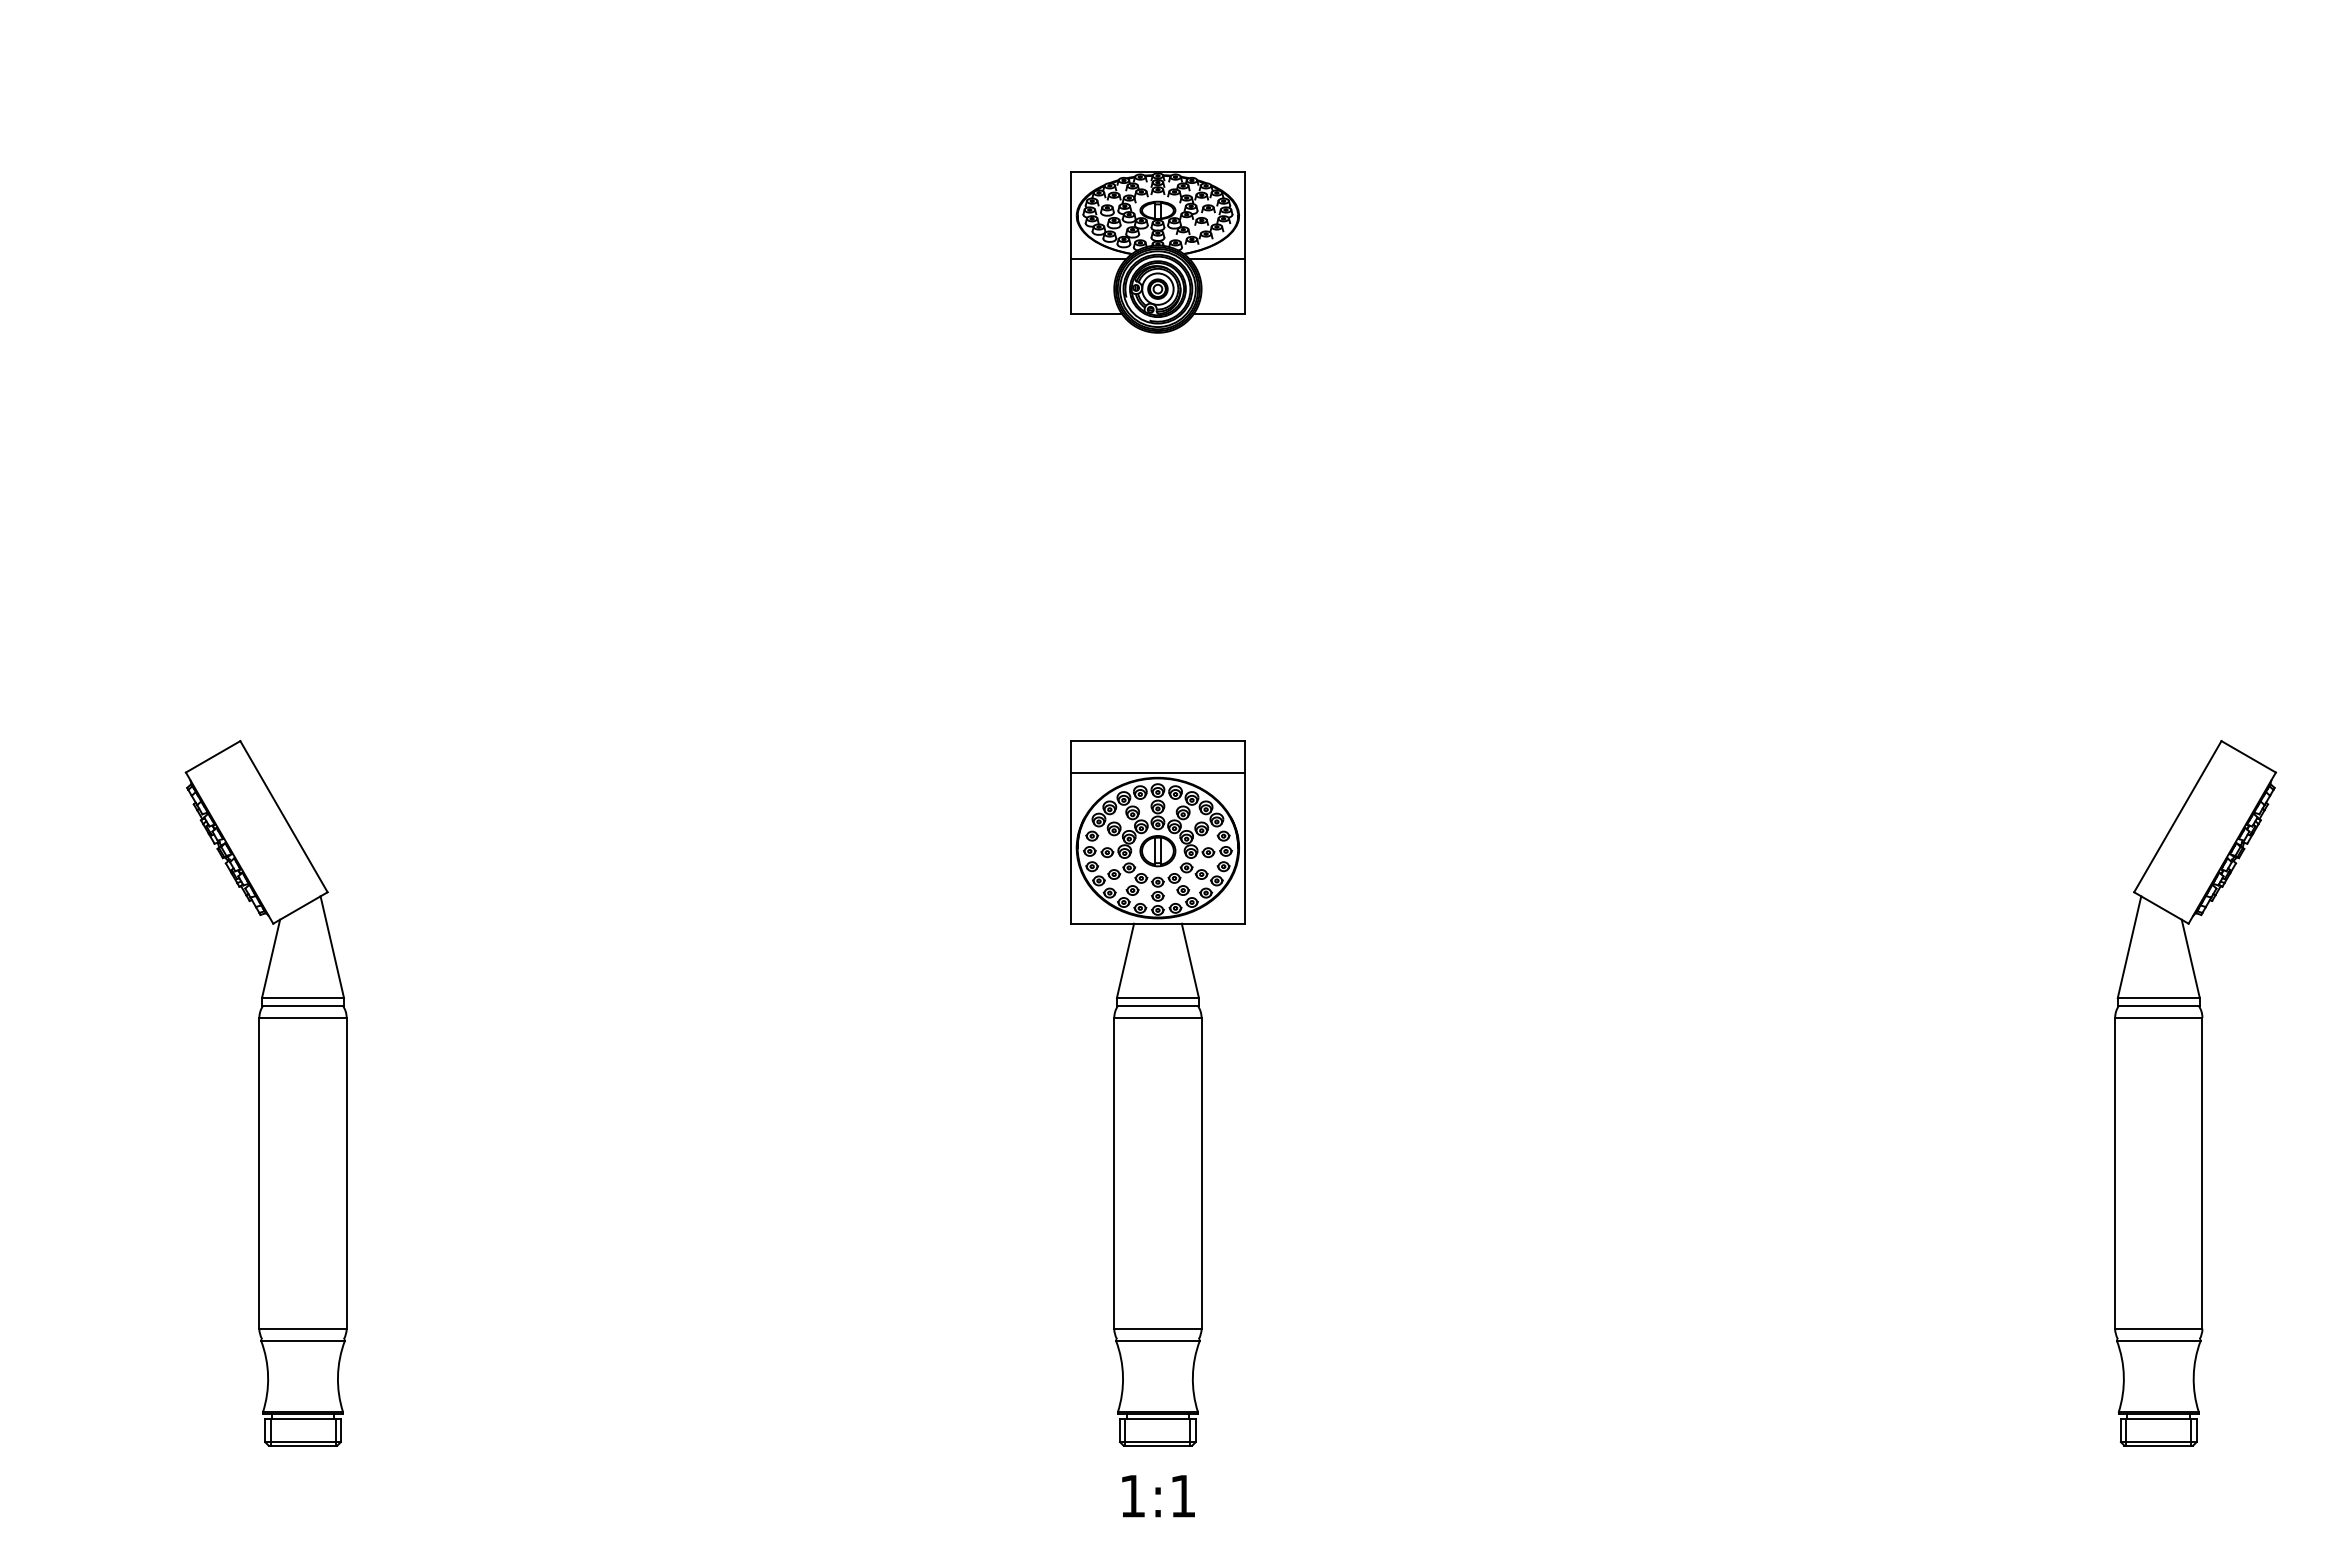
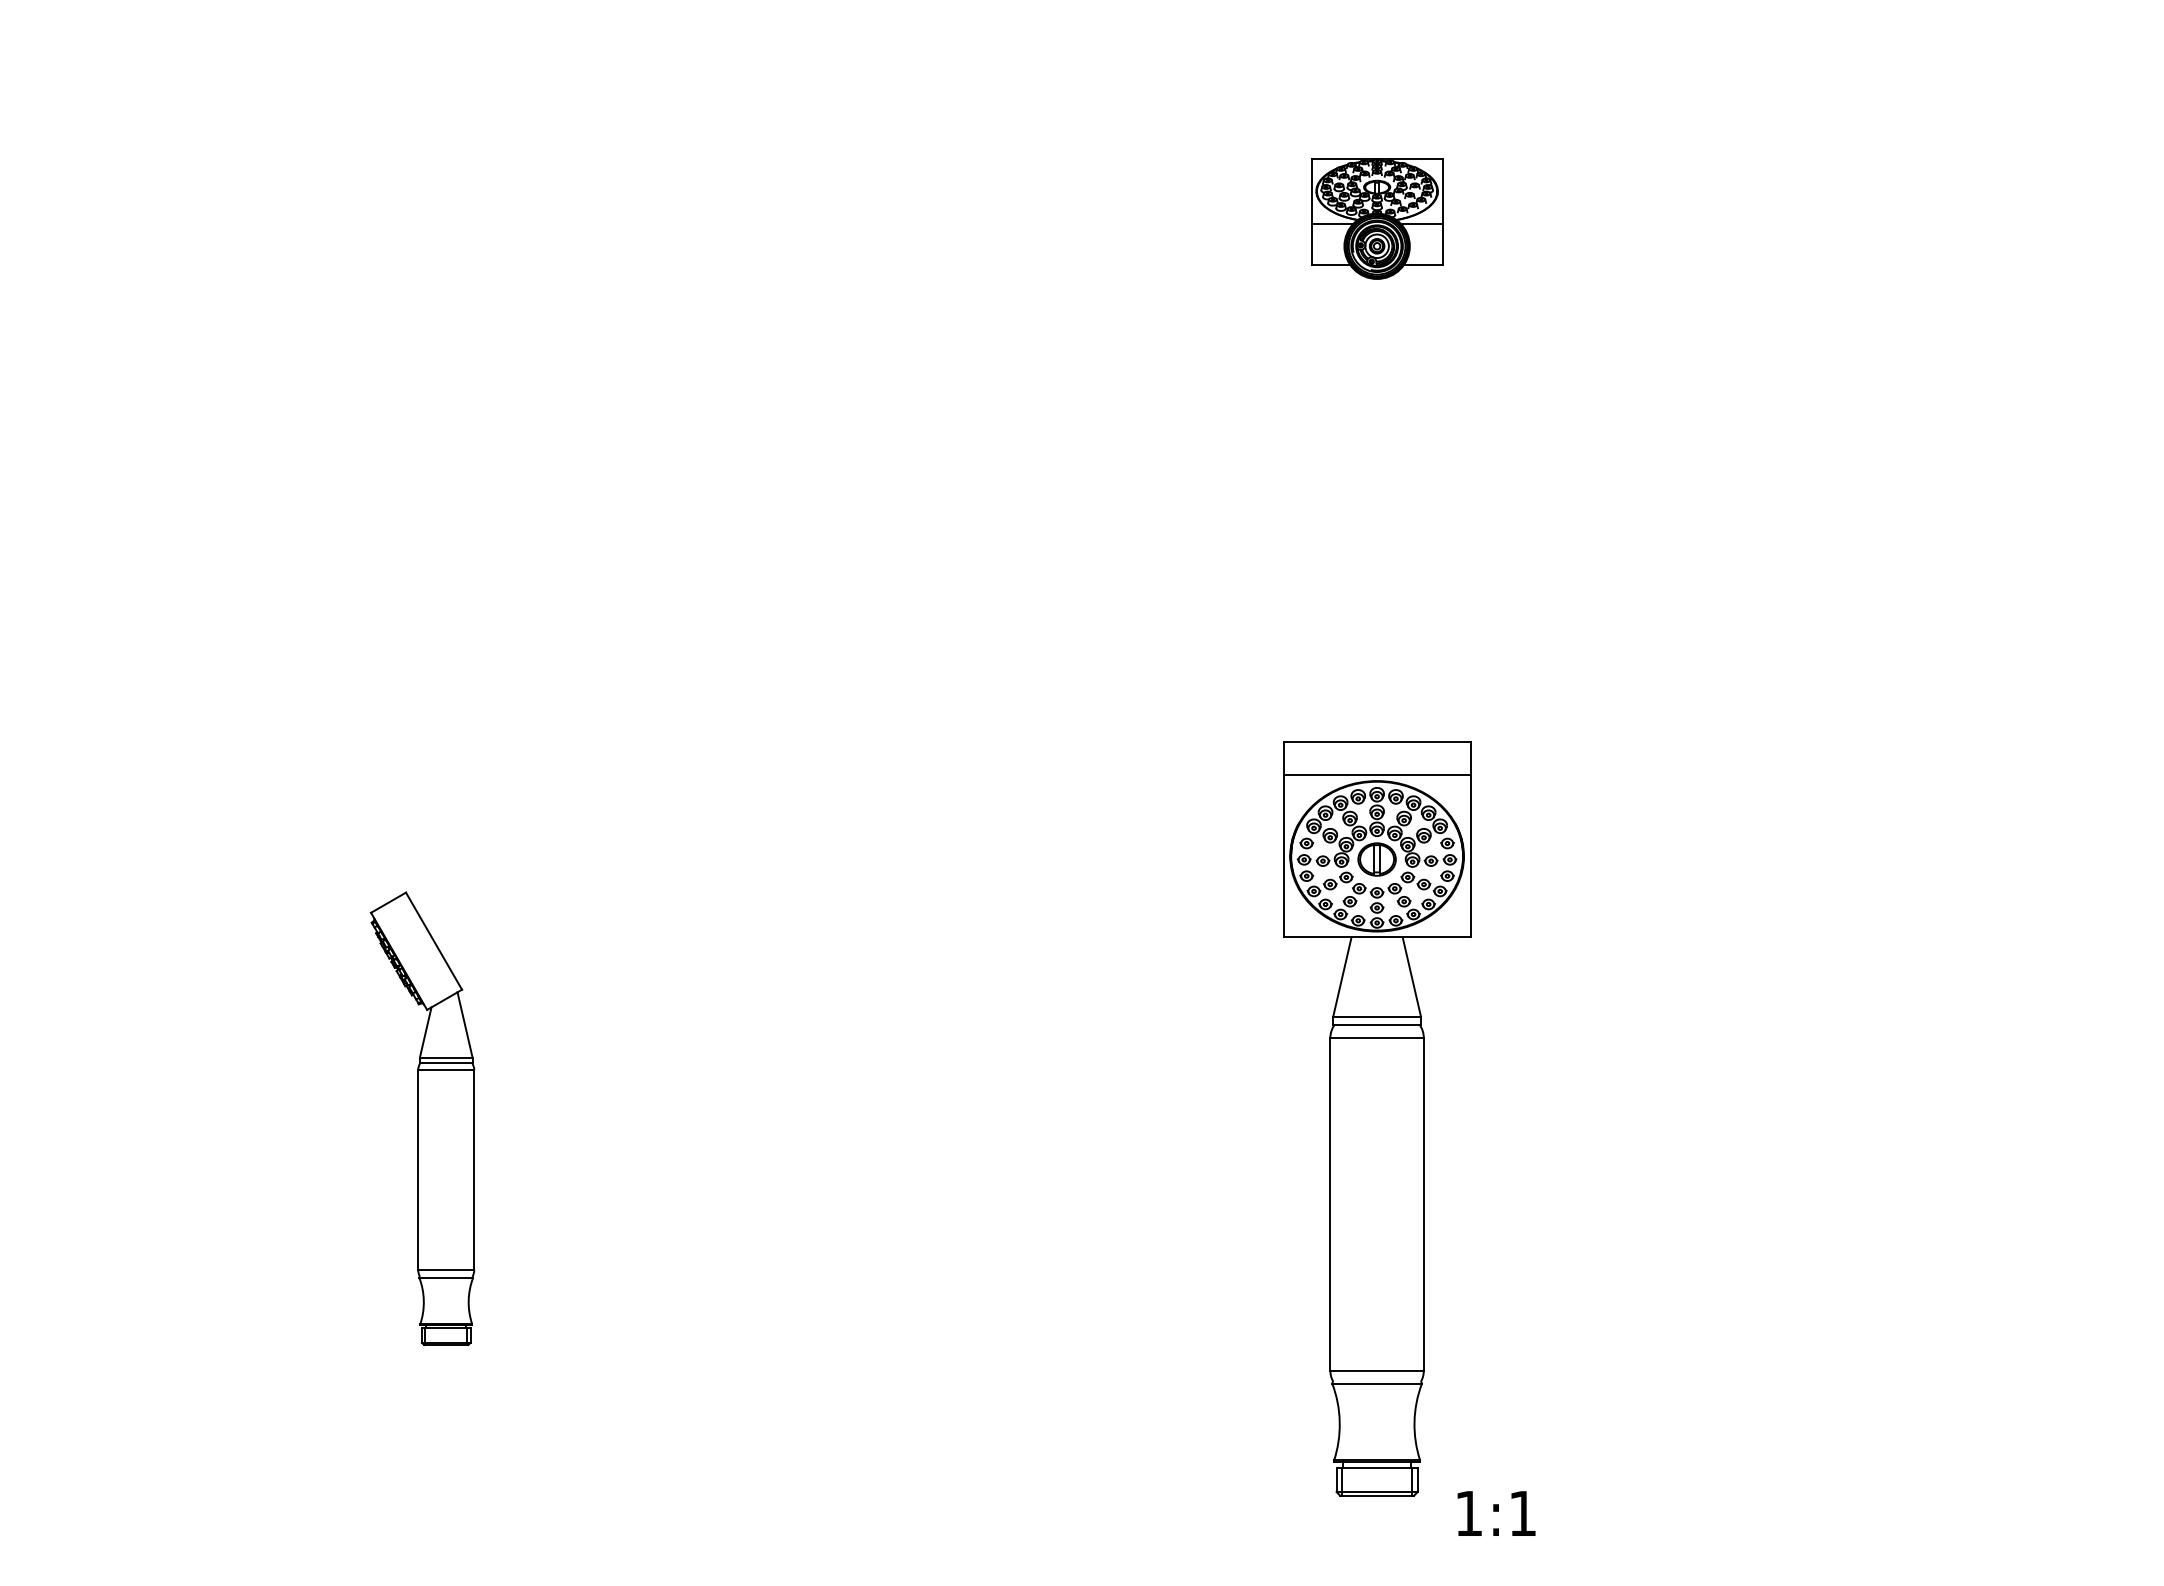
part: (1157, 252) -> (1376, 218), size x0.7
part: (265, 1093) -> (421, 1118), size x0.6
text: (1158, 1496) -> (1496, 1513), moved

